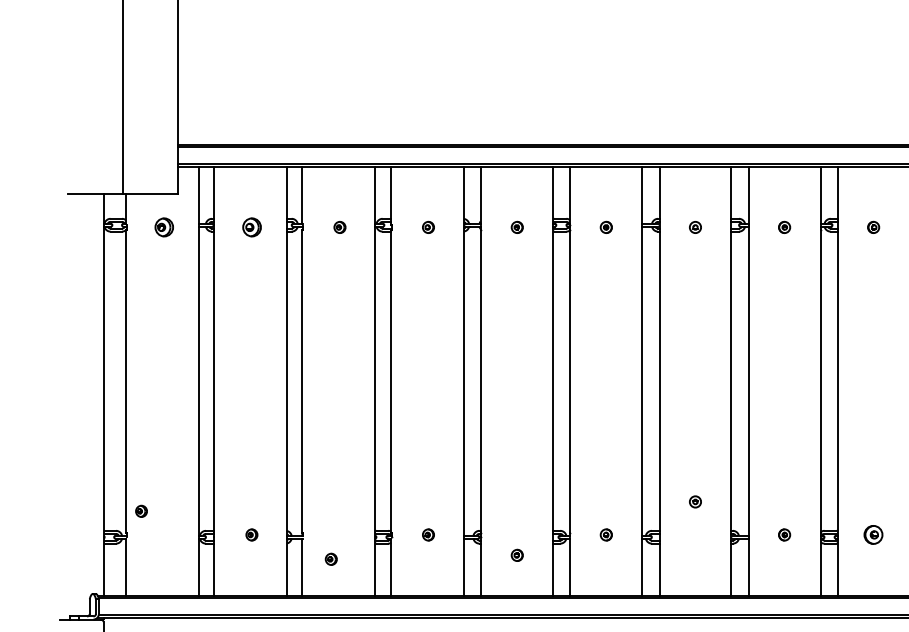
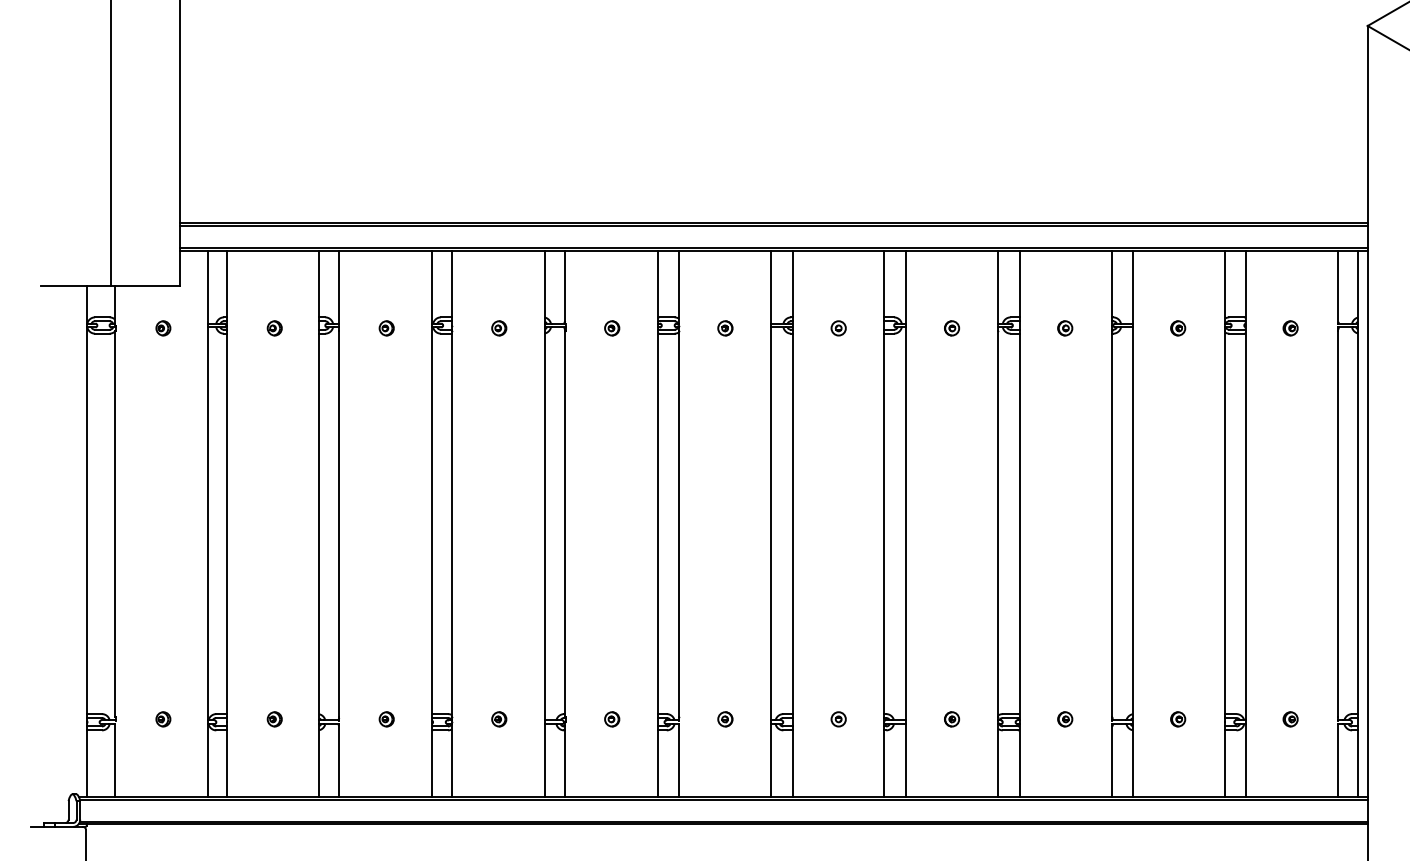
part: (164, 227) -> (163, 328), size x0.62
part: (251, 227) -> (274, 328), size x0.62
part: (695, 502) -> (838, 719), moved
part: (141, 511) -> (163, 719), moved
part: (873, 535) -> (1065, 719), size x0.62
part: (517, 555) -> (612, 719), moved
part: (331, 559) -> (386, 719), moved

